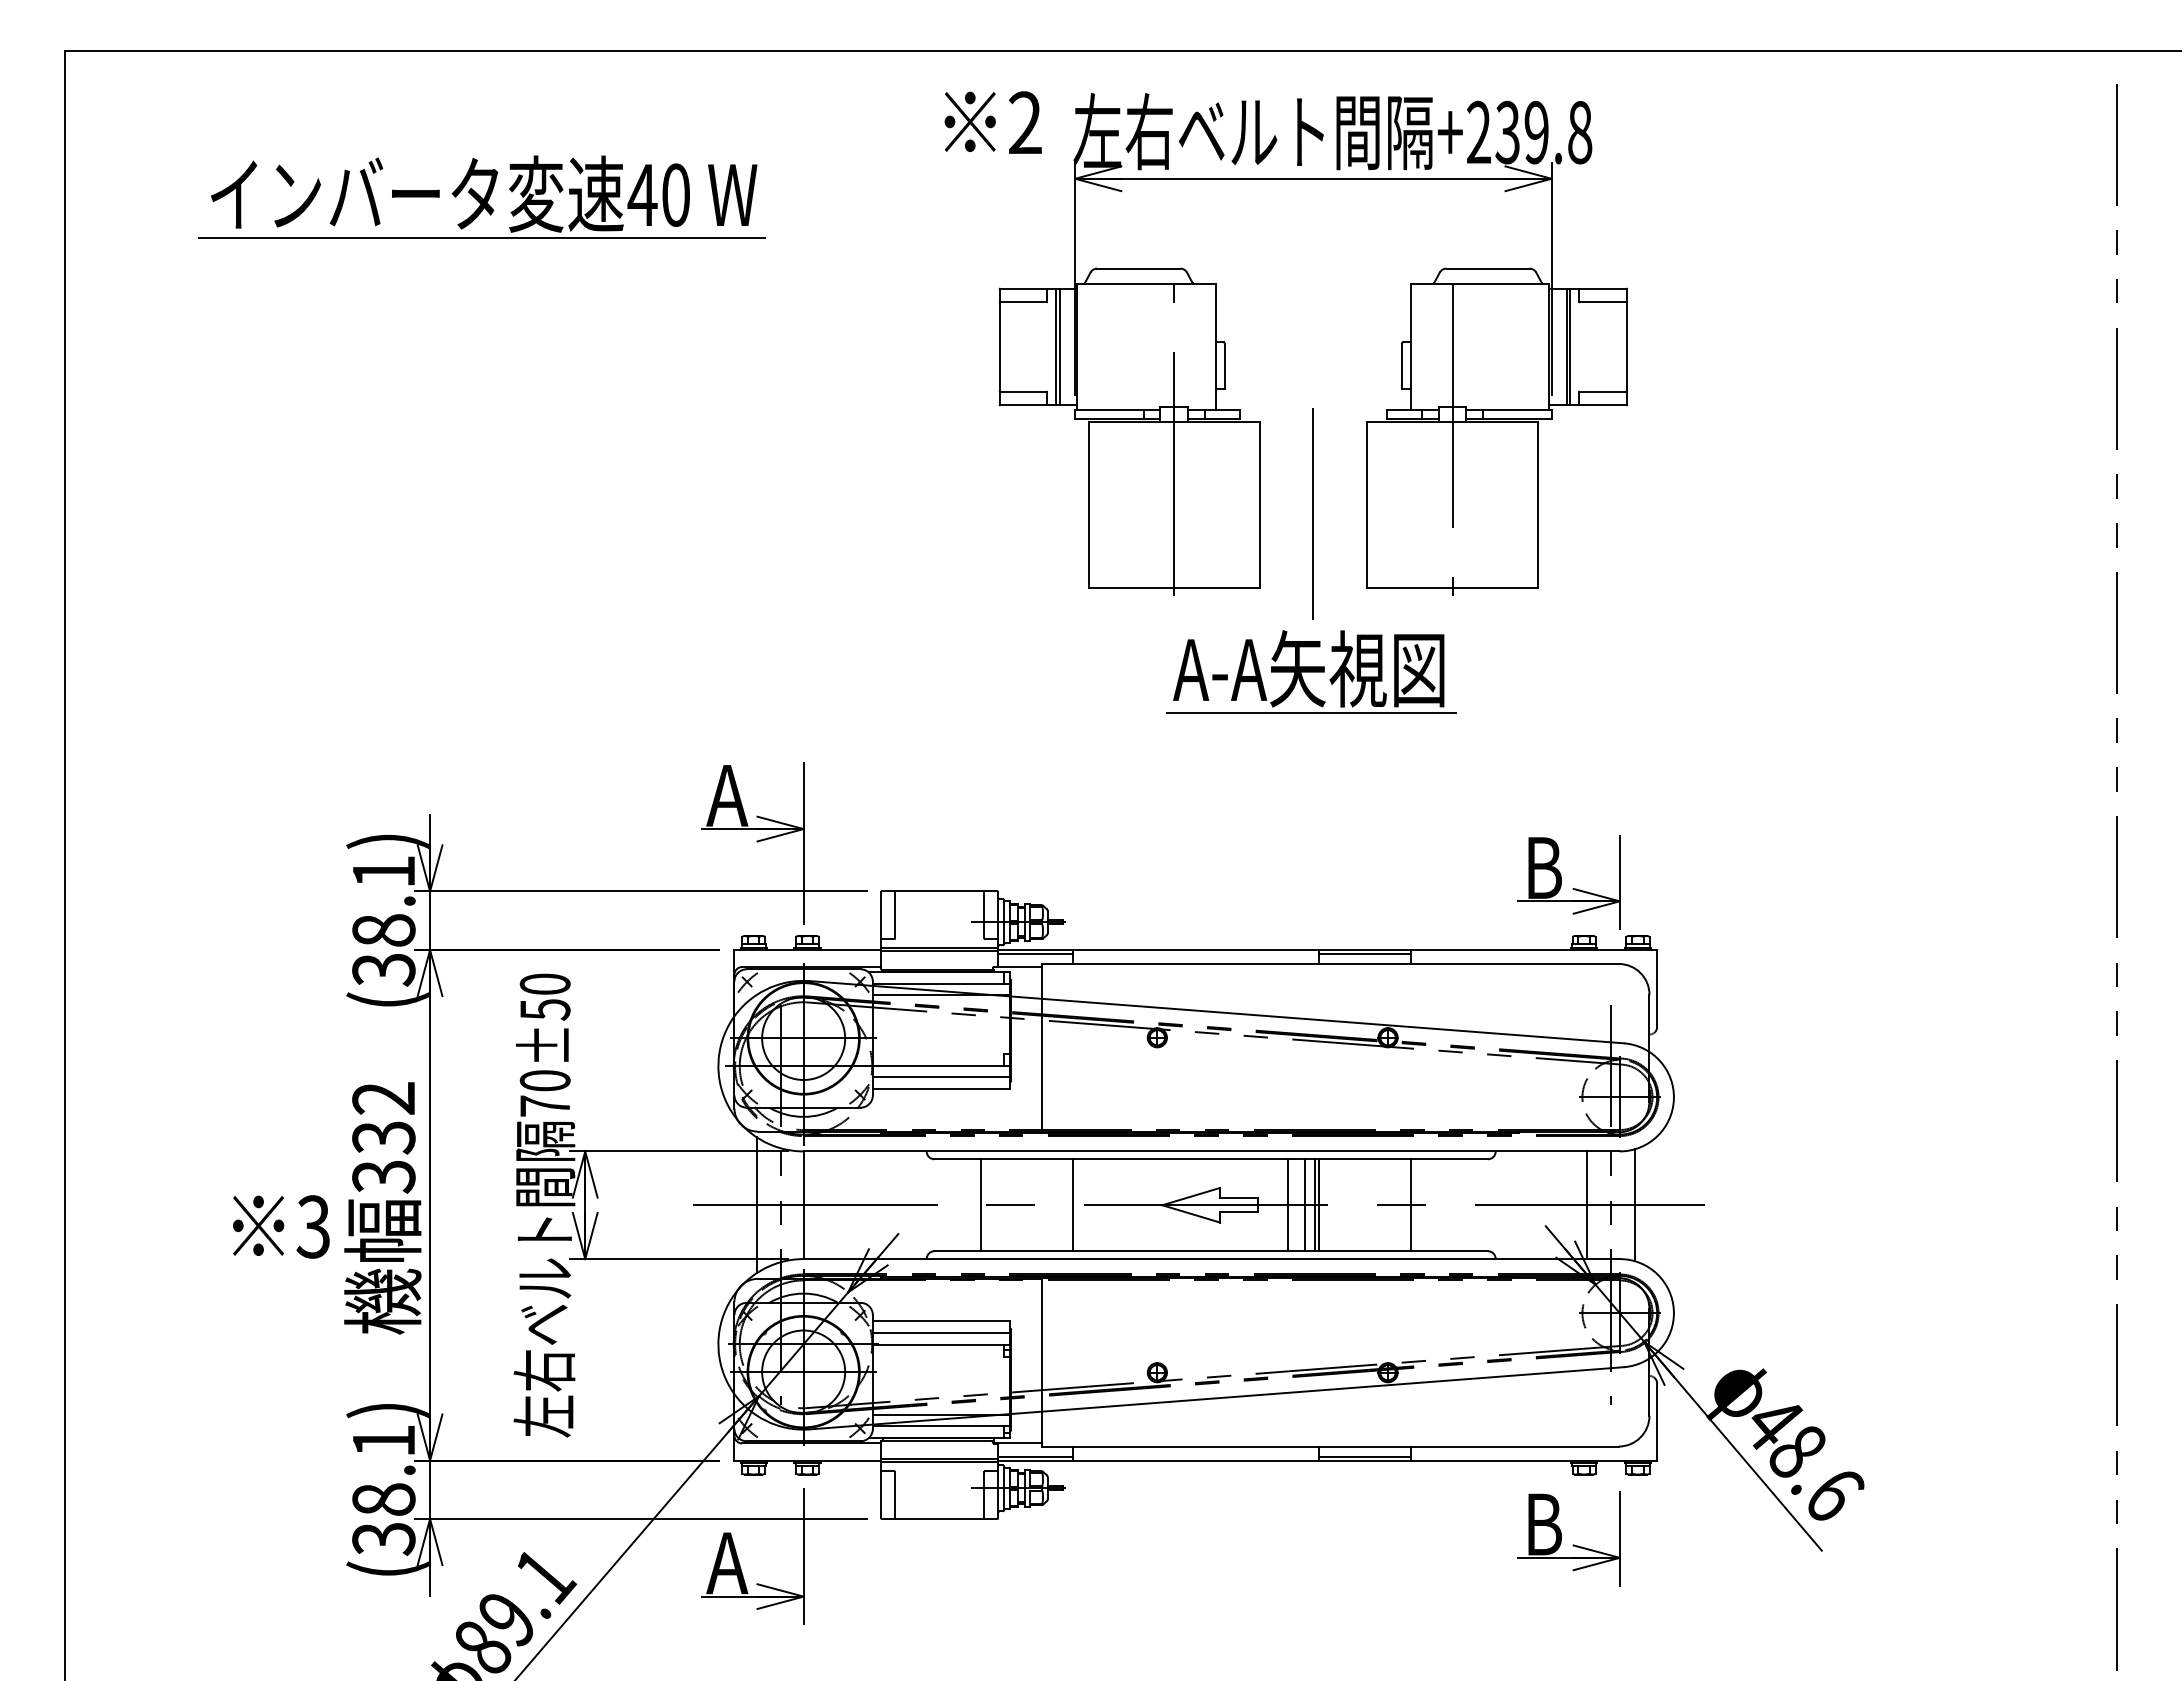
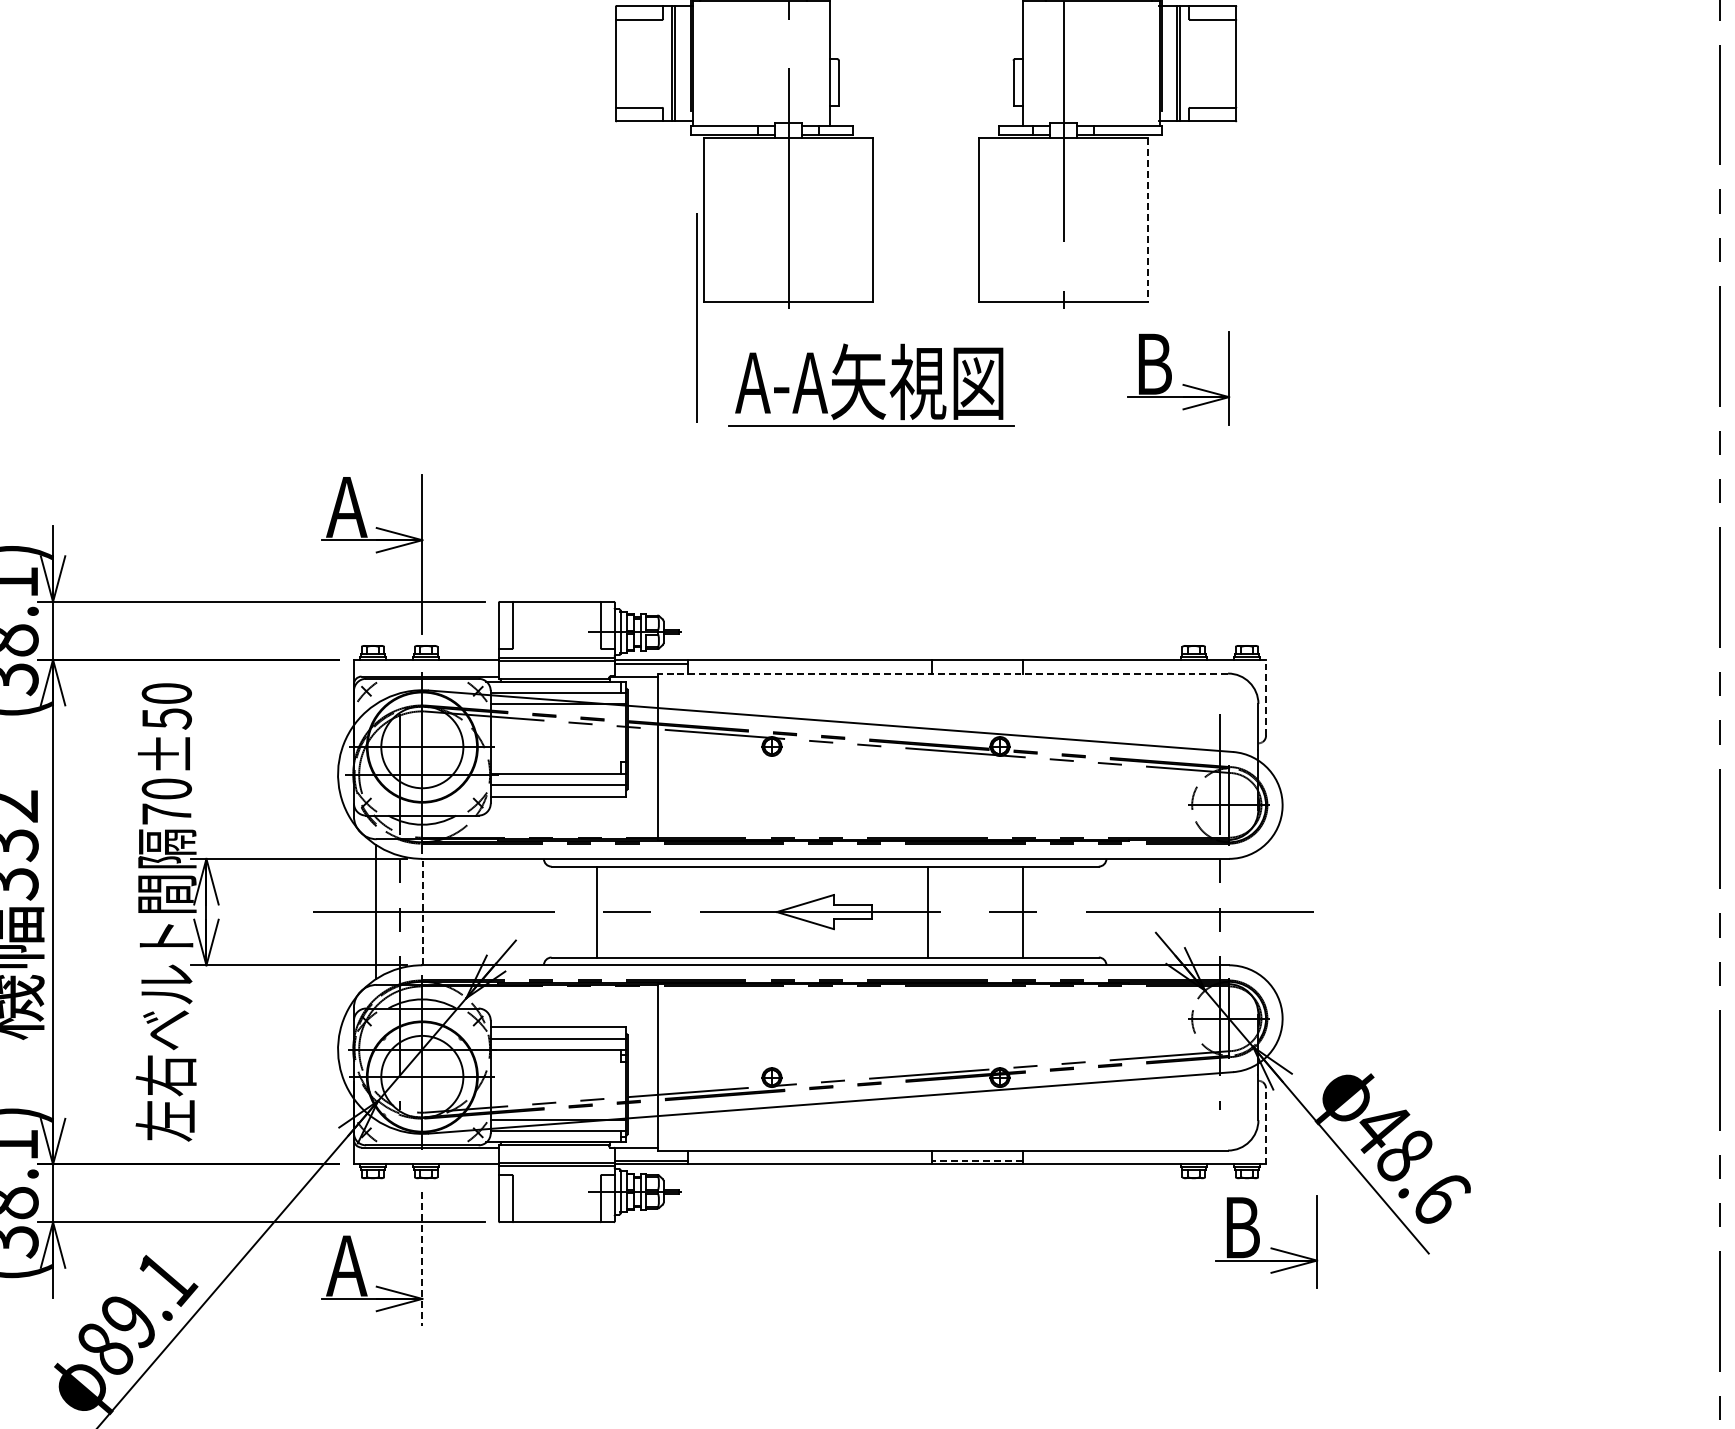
line: (1537, 505) -> (1147, 220), solid -> dashed
line: (1312, 513) -> (696, 317), moved
part: (1311, 671) -> (871, 384), moved
part: (1561, 882) -> (1171, 378), moved
line: (1364, 953) -> (976, 663), removed
line: (1329, 963) -> (942, 673), solid -> dashed
line: (1657, 987) -> (1266, 696), solid -> dashed
line: (804, 1205) -> (423, 912), solid -> dashed
line: (1072, 1205) -> (688, 912), removed
line: (1288, 1205) -> (901, 912), removed
line: (1305, 1205) -> (918, 912), removed
line: (1318, 1205) -> (931, 912), removed
line: (1587, 1205) -> (1197, 912), removed
line: (1634, 1205) -> (1243, 912), removed
line: (1657, 1421) -> (1266, 1125), solid -> dashed
line: (1364, 1456) -> (976, 1160), solid -> dashed
part: (1561, 1538) -> (1259, 1241), moved
line: (803, 1556) -> (422, 1259), solid -> dashed

